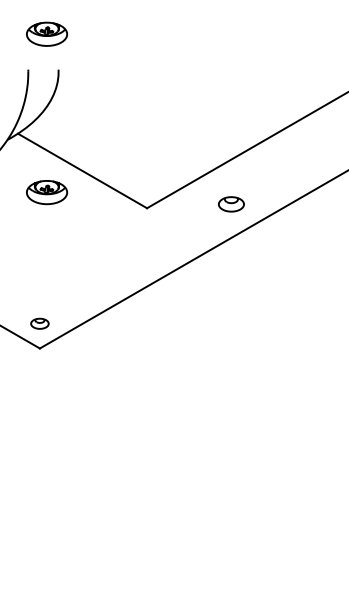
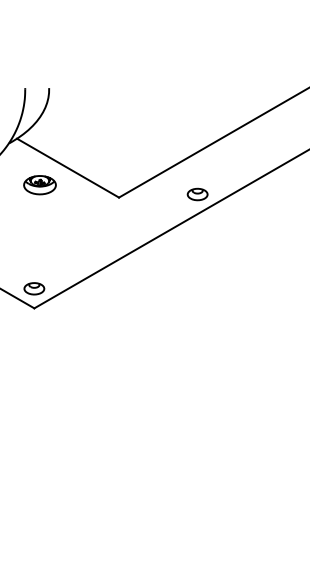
part: (46, 34) -> (39, 60), removed
part: (231, 204) -> (197, 194), moved
part: (40, 323) -> (34, 288), size x1.43

